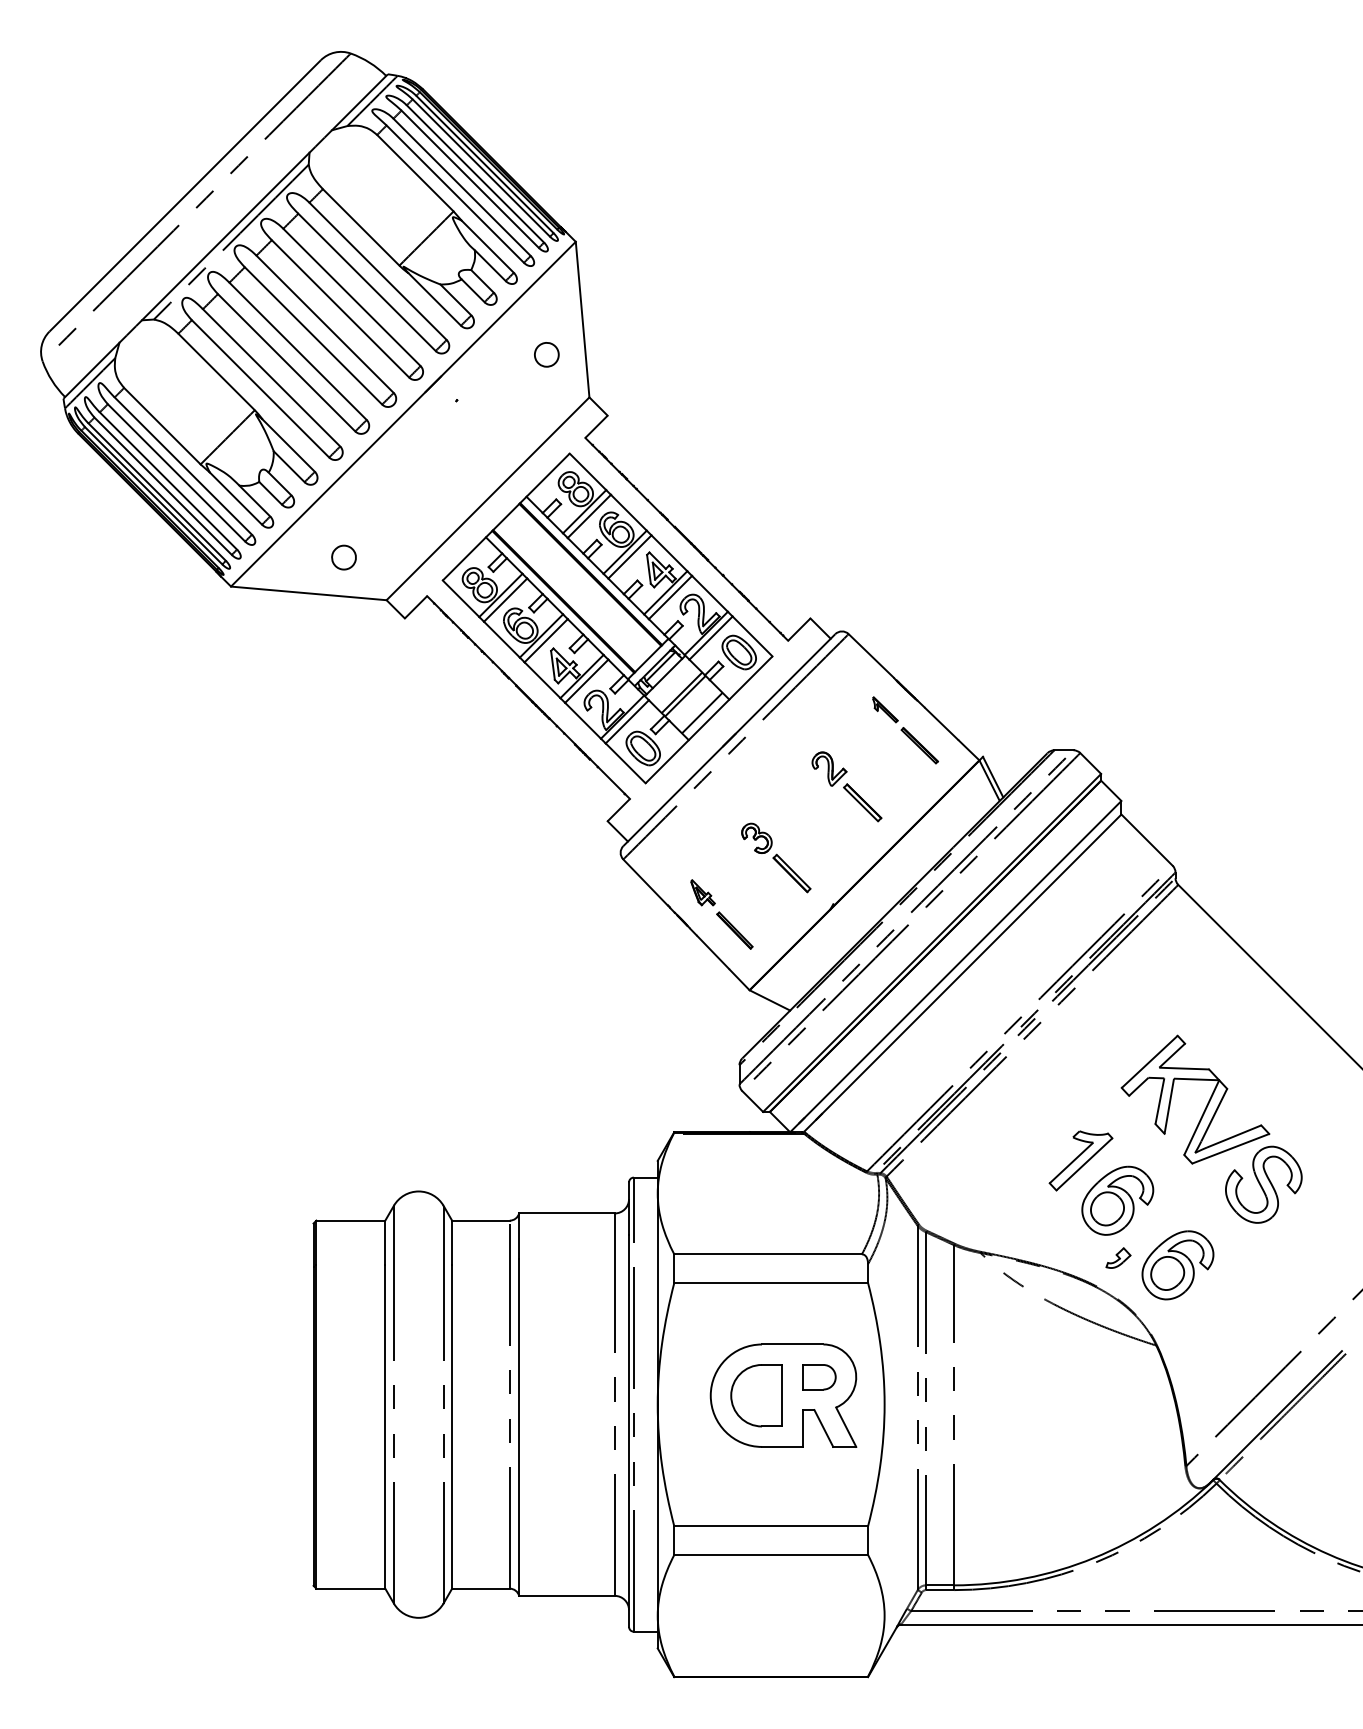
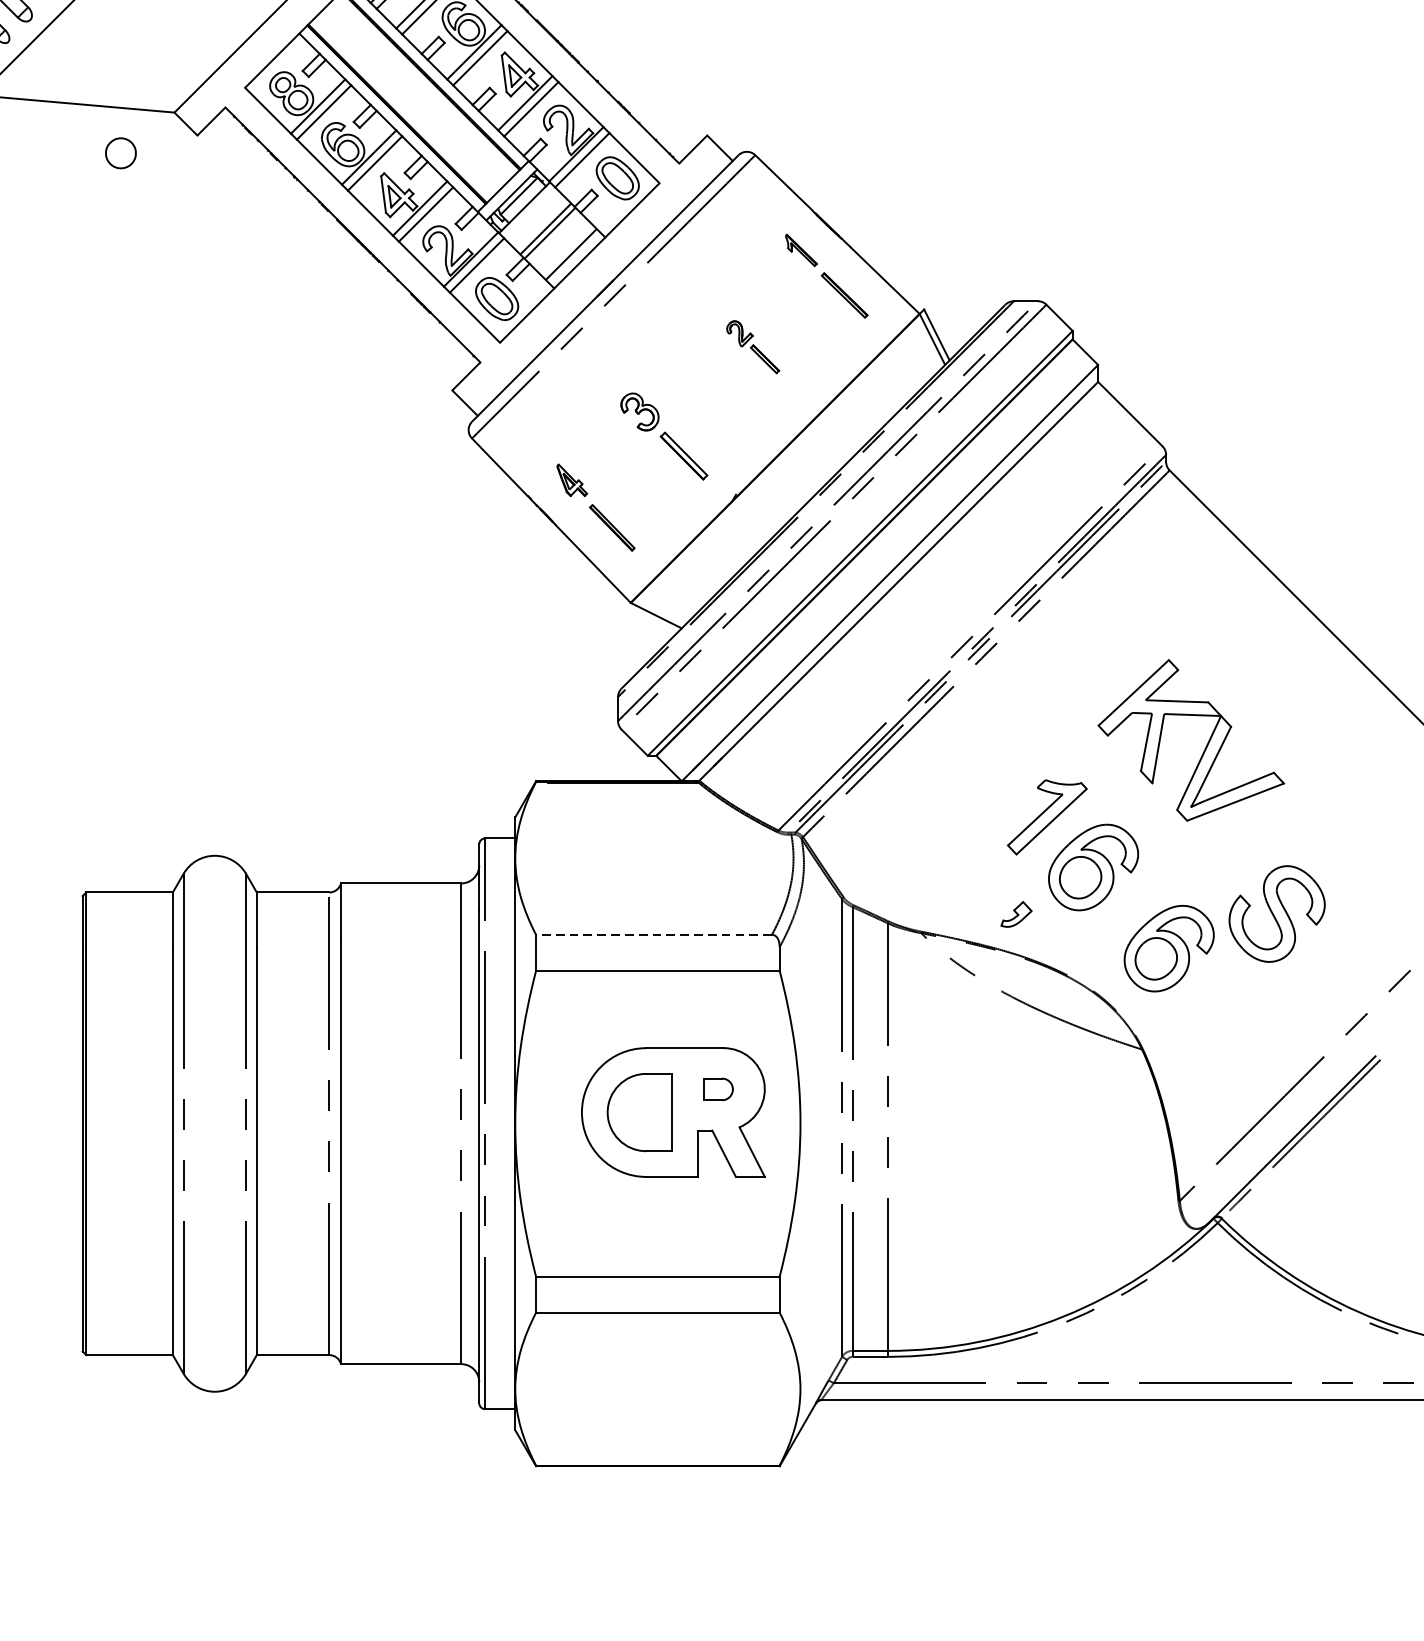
part: (343, 557) -> (120, 153), moved
part: (846, 786) -> (752, 346), size x0.6
part: (1263, 1184) -> (1276, 913), moved
line: (768, 1254) -> (654, 935), solid -> dashed
part: (1118, 1257) -> (1016, 913), moved
part: (819, 1377) -> (718, 1089), size x0.7

